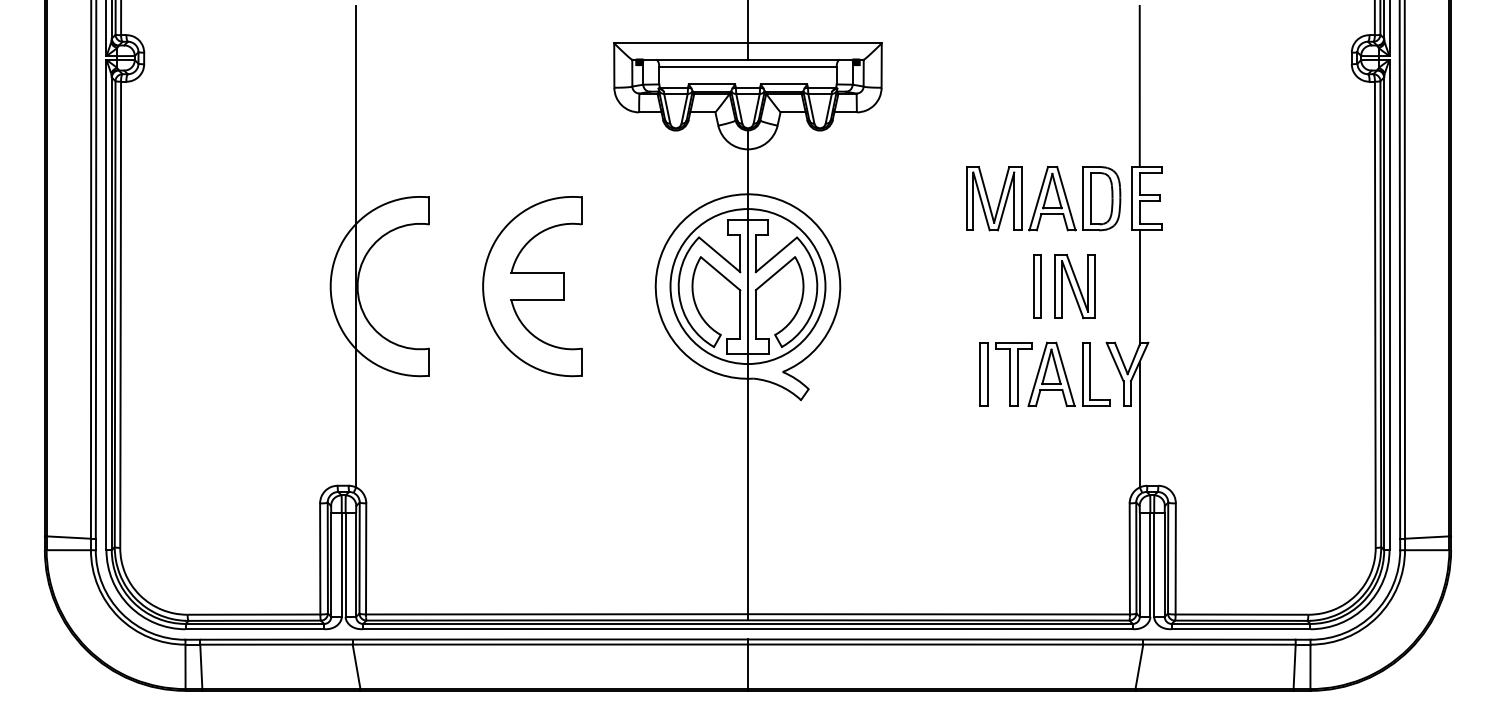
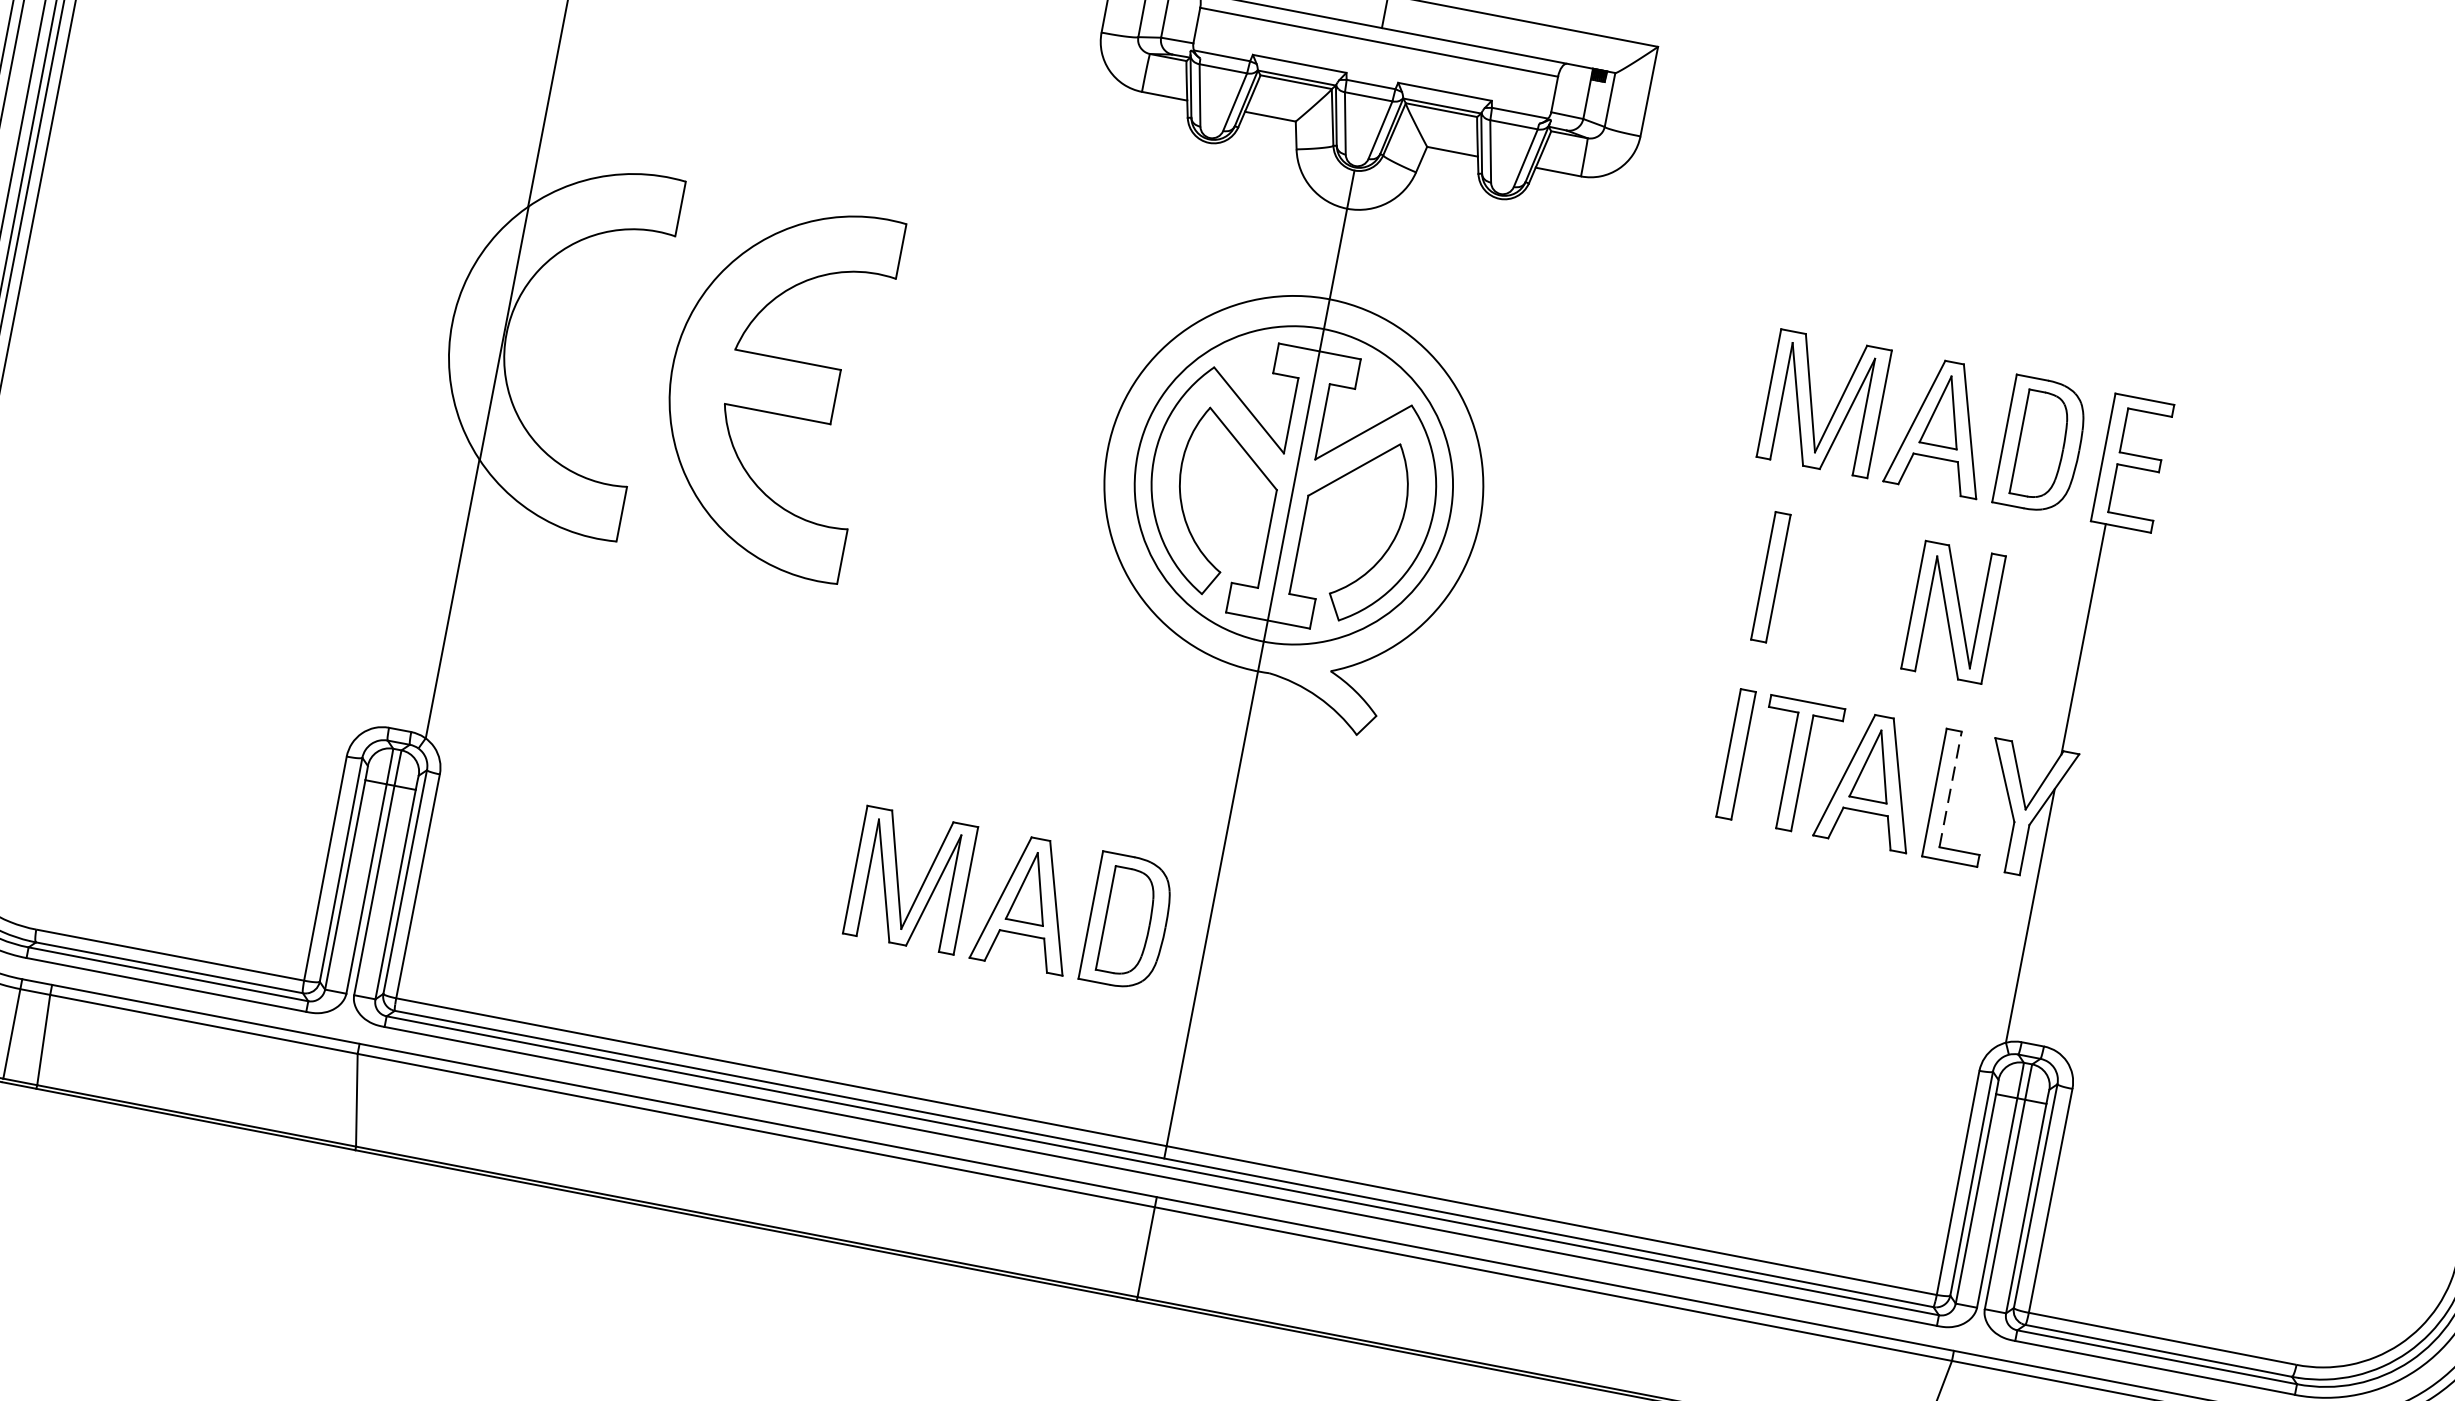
line: (1139, 86) -> (2161, 233), removed
part: (532, 286) -> (772, 384), moved
part: (1037, 286) -> (1770, 577), moved
line: (1090, 371) -> (1951, 789), solid -> dashed
part: (650, 510) -> (1010, 899), added

